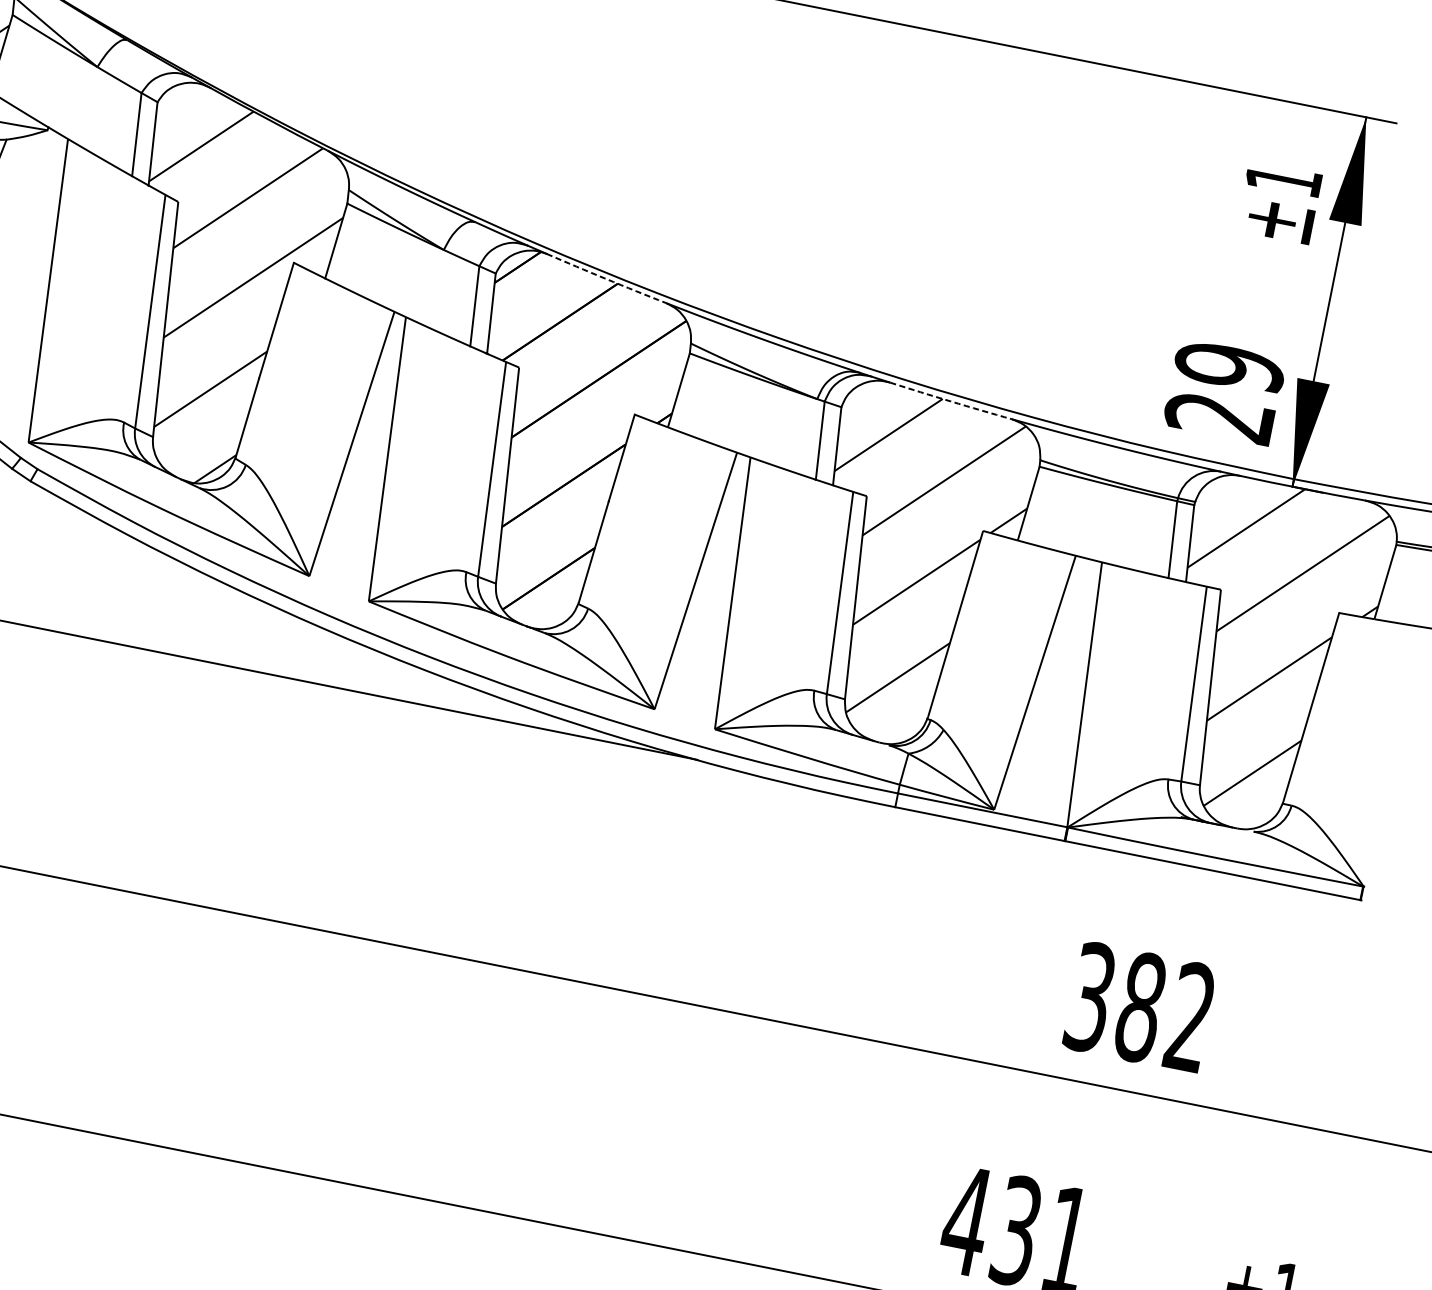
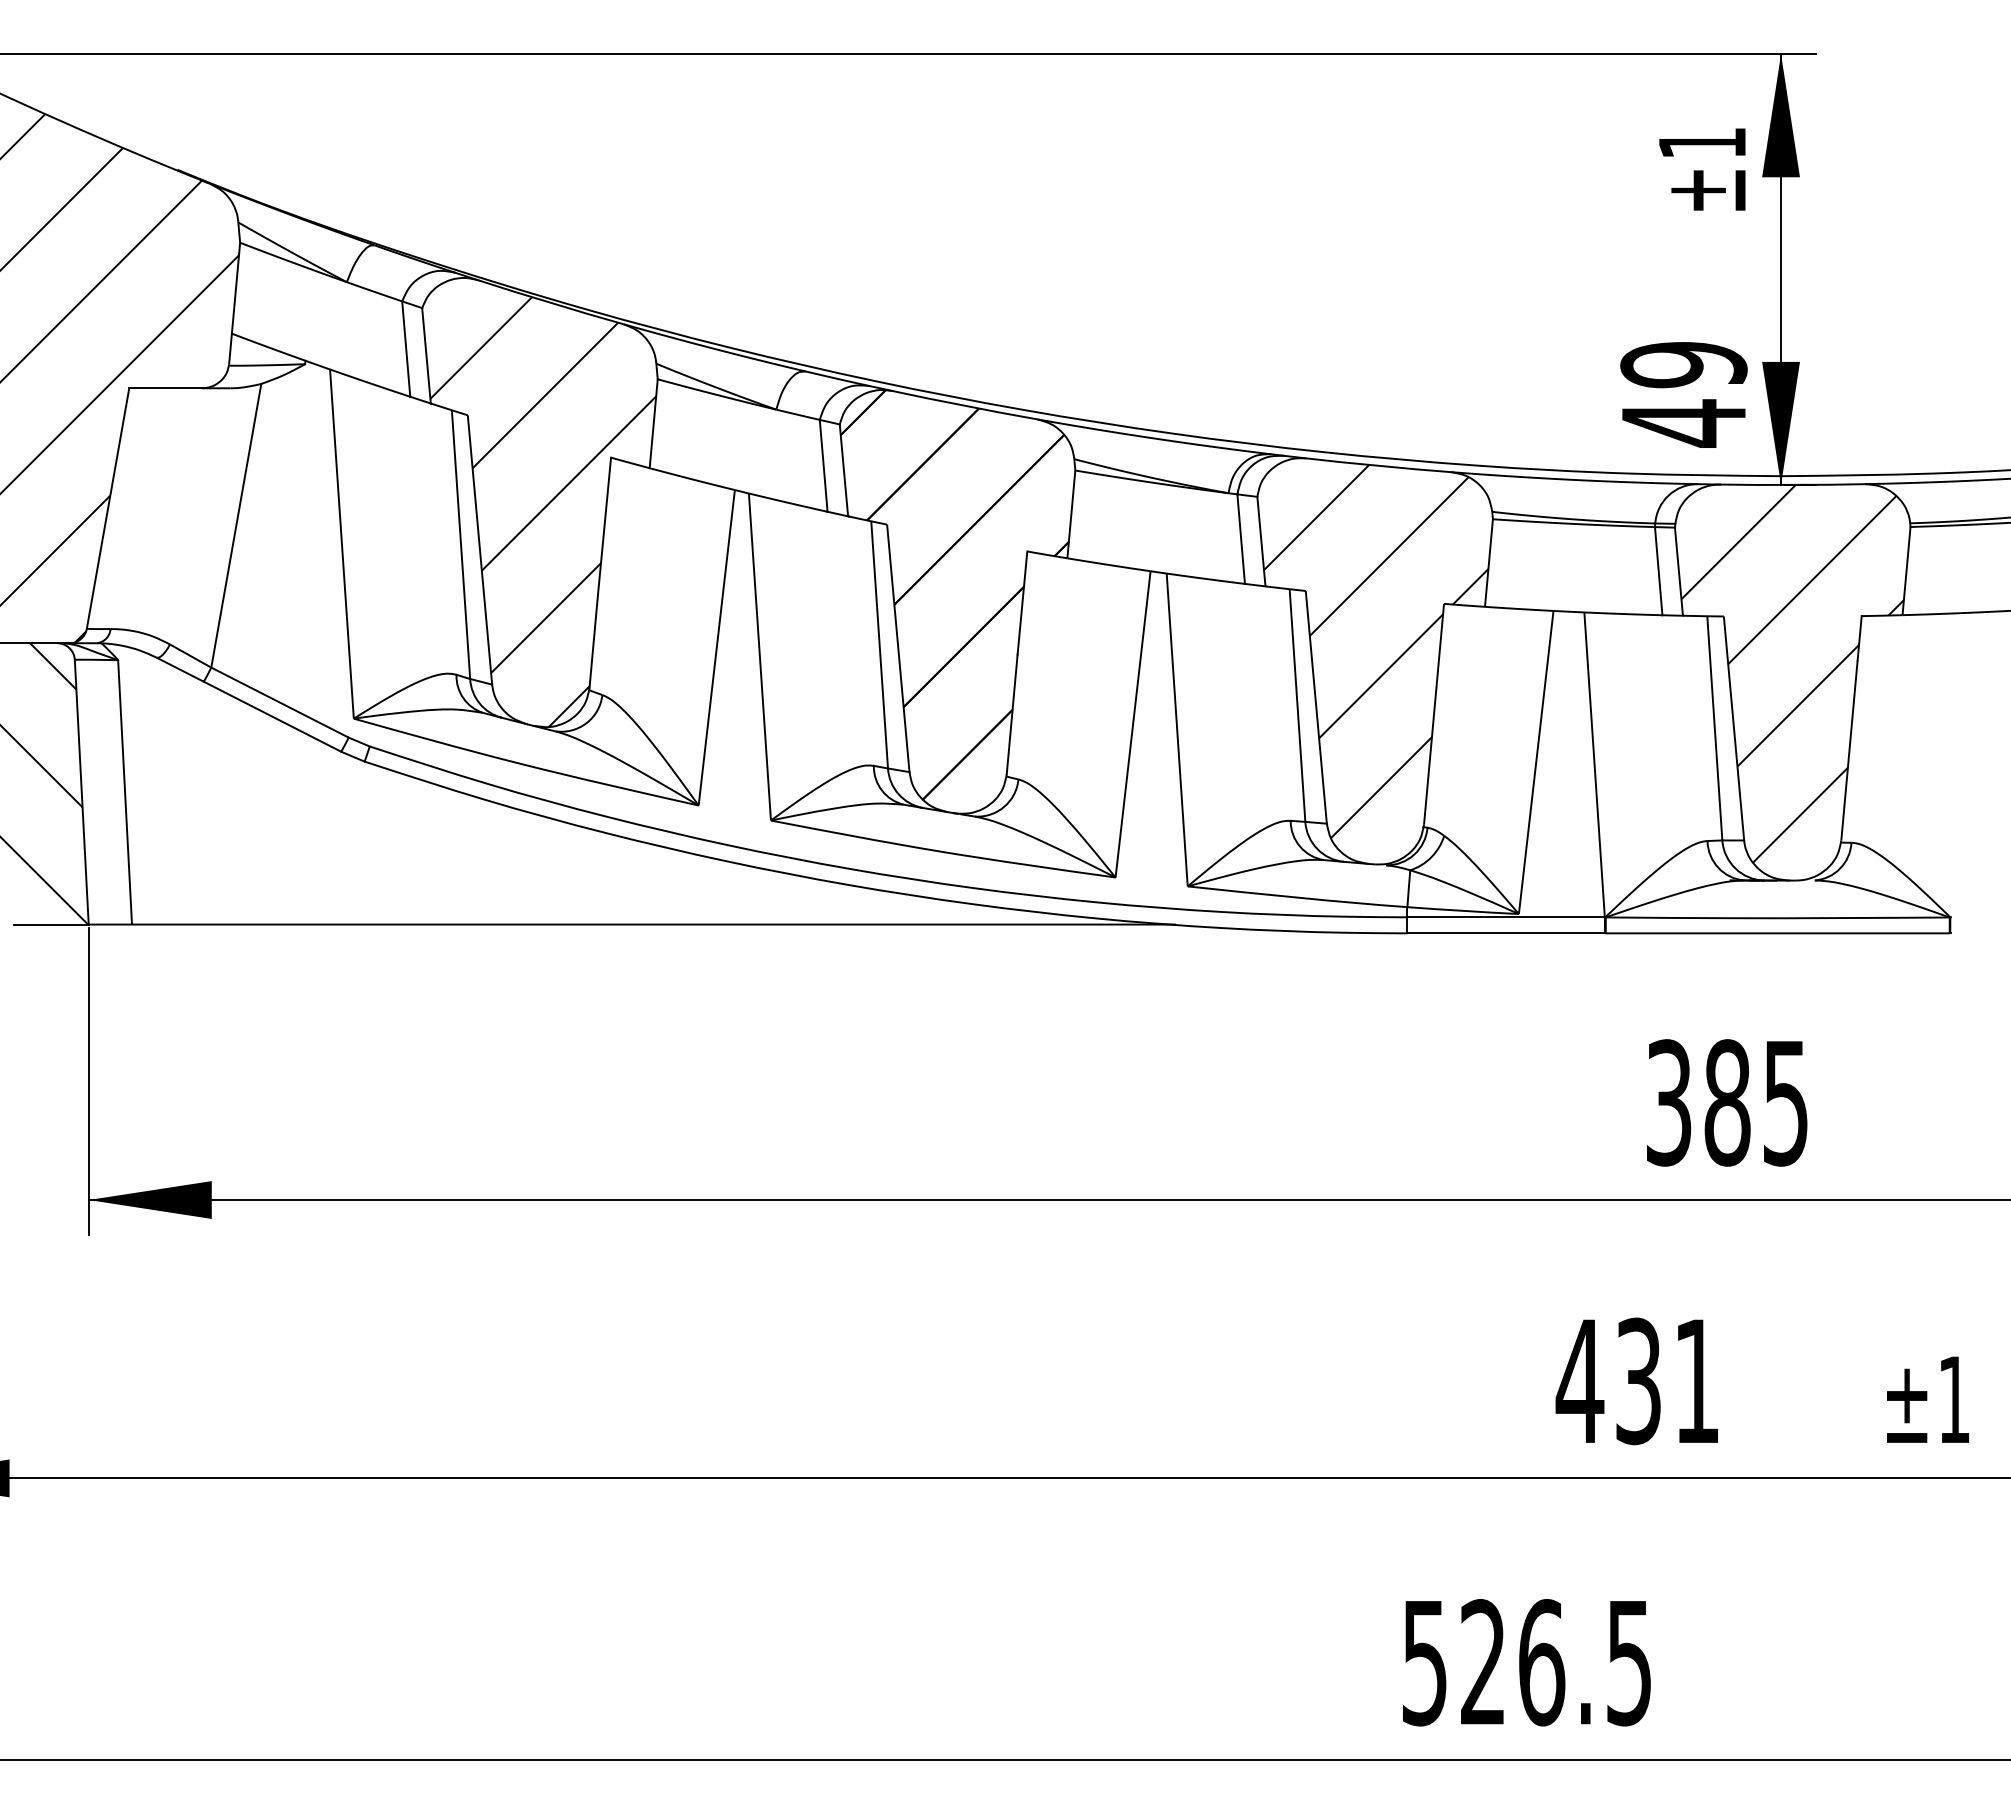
arc: (605, 278) -> (964, 405), dashed -> solid
arc: (950, 401) -> (1378, 465), dashed -> solid
text: (1218, 417) -> (1682, 423), 29 -> 49
text: (1190, 1017) -> (1785, 1102), 382 -> 385

